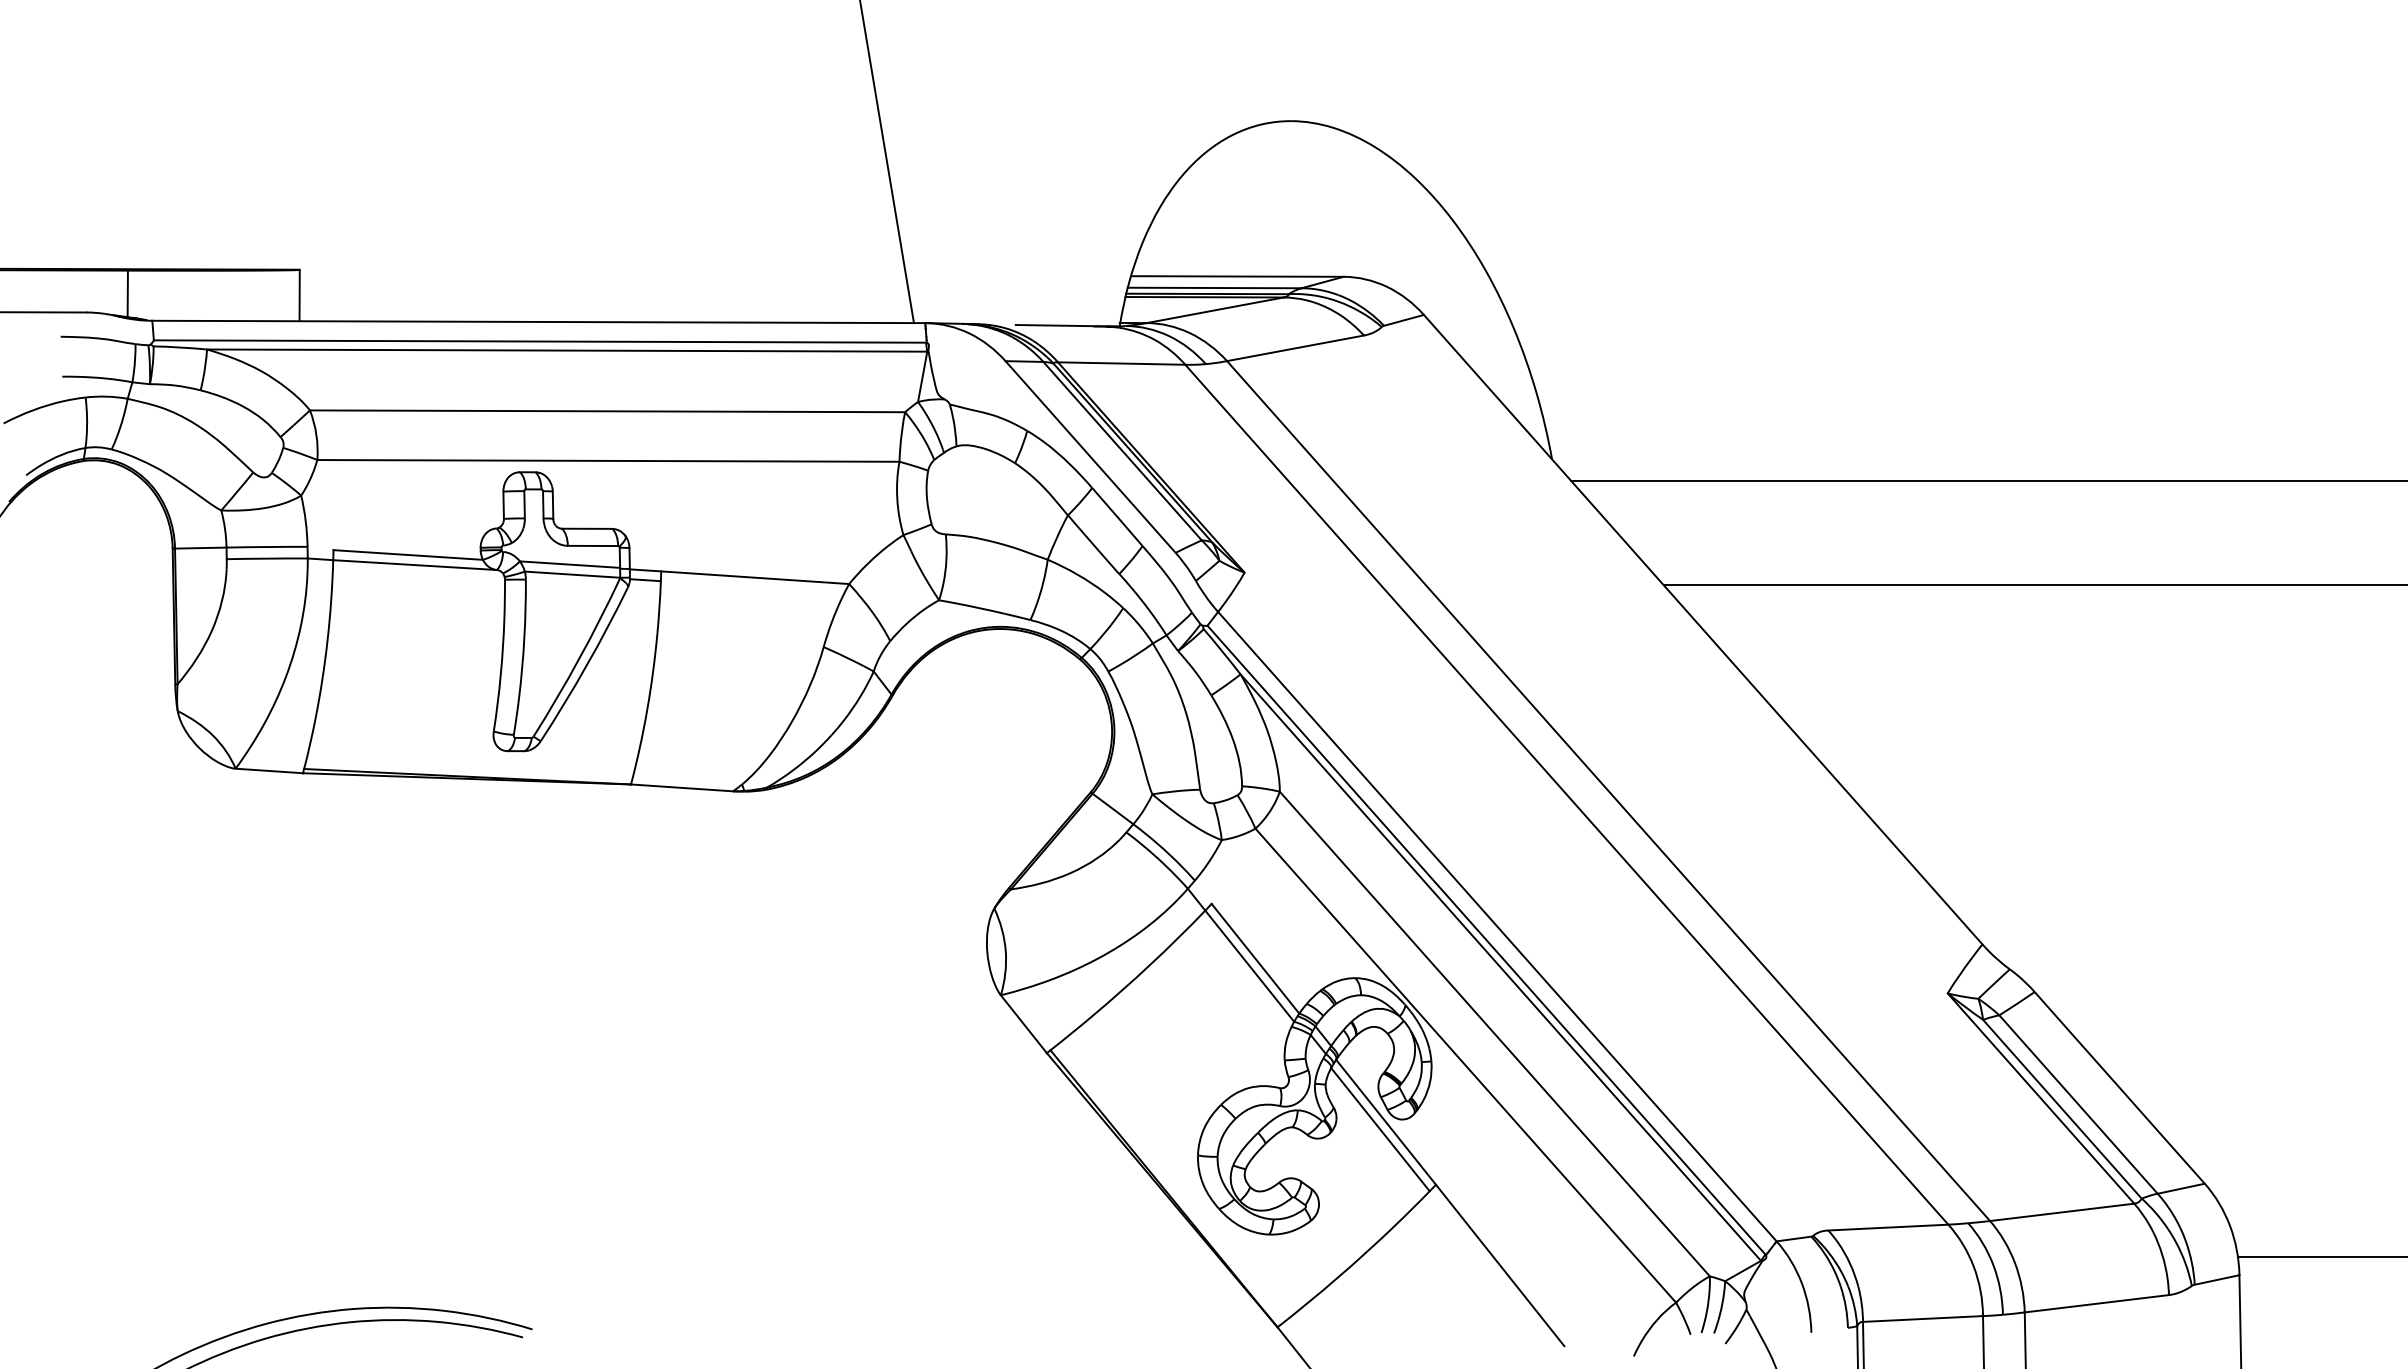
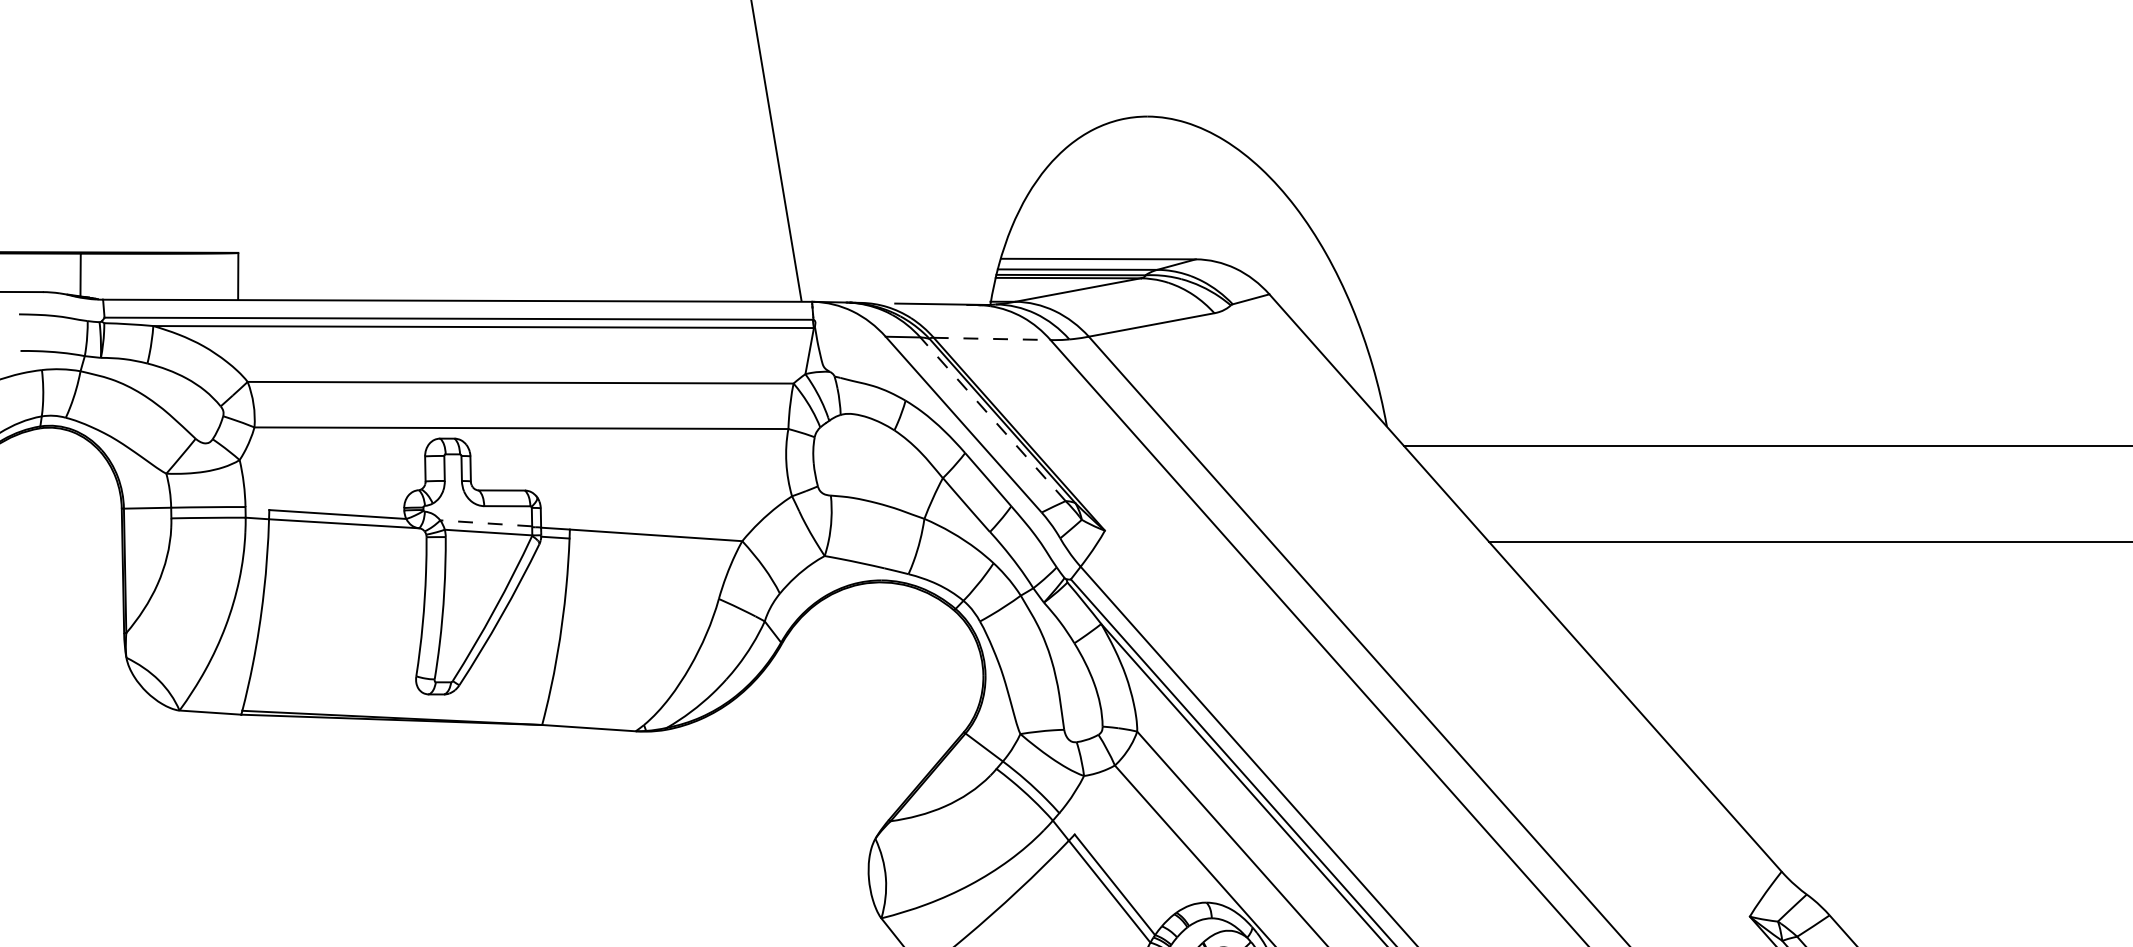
line: (1121, 363) -> (992, 338), solid -> dashed
line: (1122, 450) -> (992, 418), solid -> dashed
line: (569, 564) -> (485, 523), solid -> dashed

